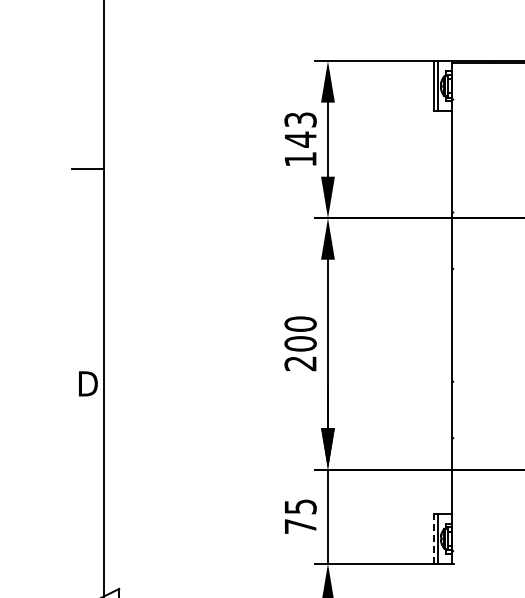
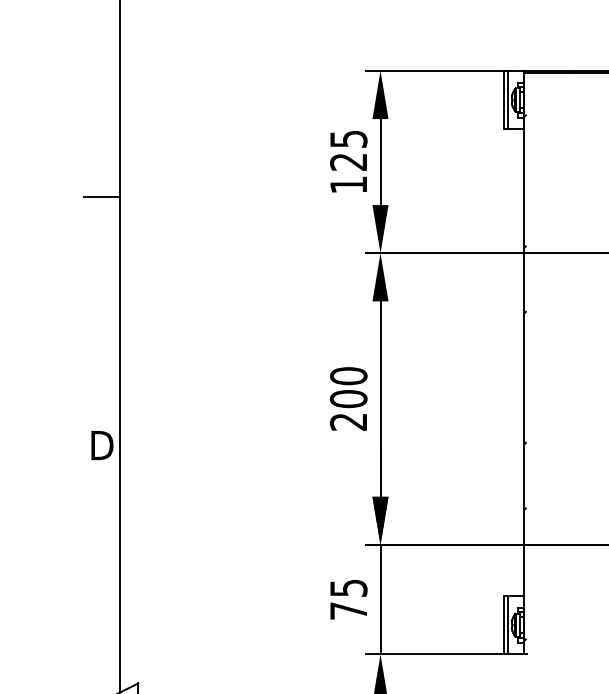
text: (300, 129) -> (348, 150), 143 -> 125
line: (433, 538) -> (502, 624), dashed -> solid

